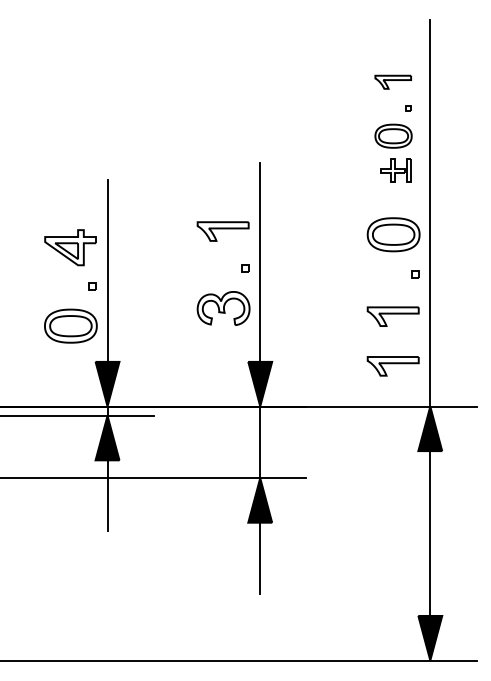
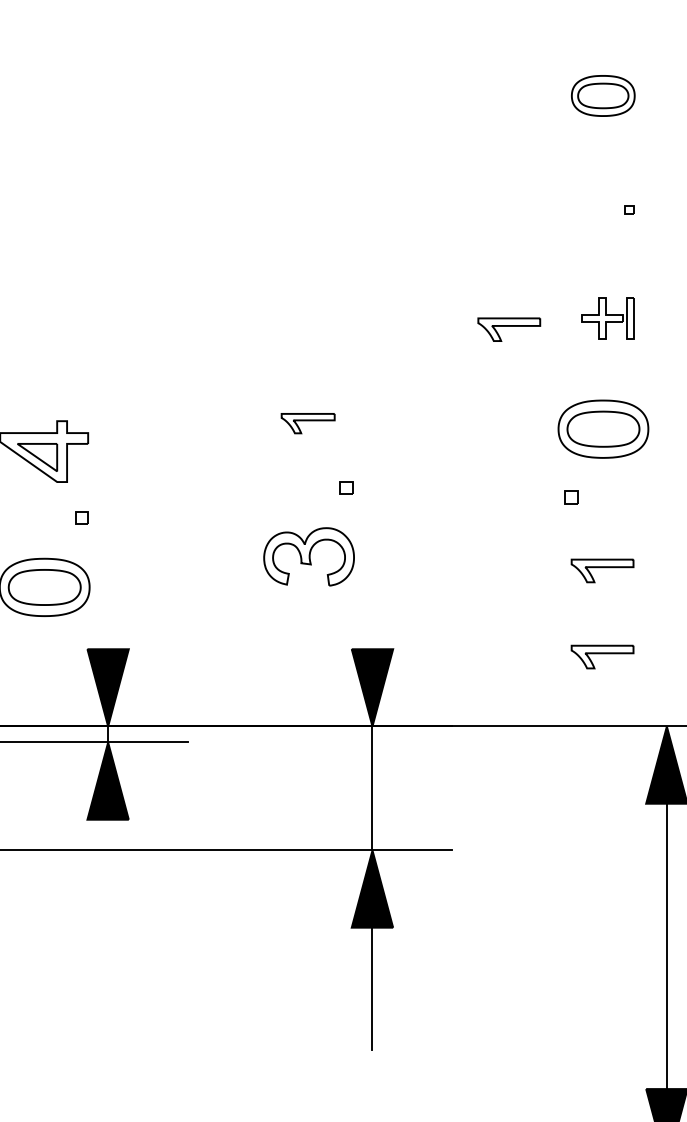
part: (392, 81) -> (507, 328), moved
part: (393, 135) -> (603, 94), moved
line: (430, 213) -> (667, 392), removed
part: (222, 231) -> (307, 423), size x0.6
line: (260, 261) -> (372, 475), removed
line: (107, 270) -> (108, 491), removed
part: (415, 274) -> (572, 497), moved
part: (392, 316) -> (601, 570), size x0.7
part: (392, 366) -> (601, 657), size x0.7
line: (107, 495) -> (108, 880), removed

